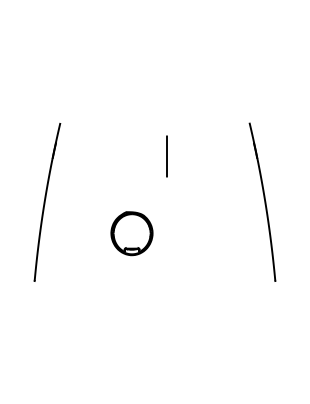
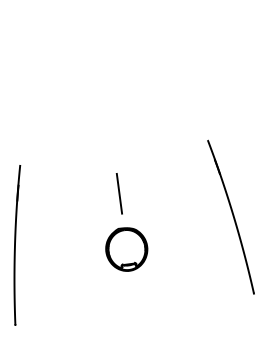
line: (166, 156) -> (118, 193), moved
part: (131, 233) -> (126, 249), moved

